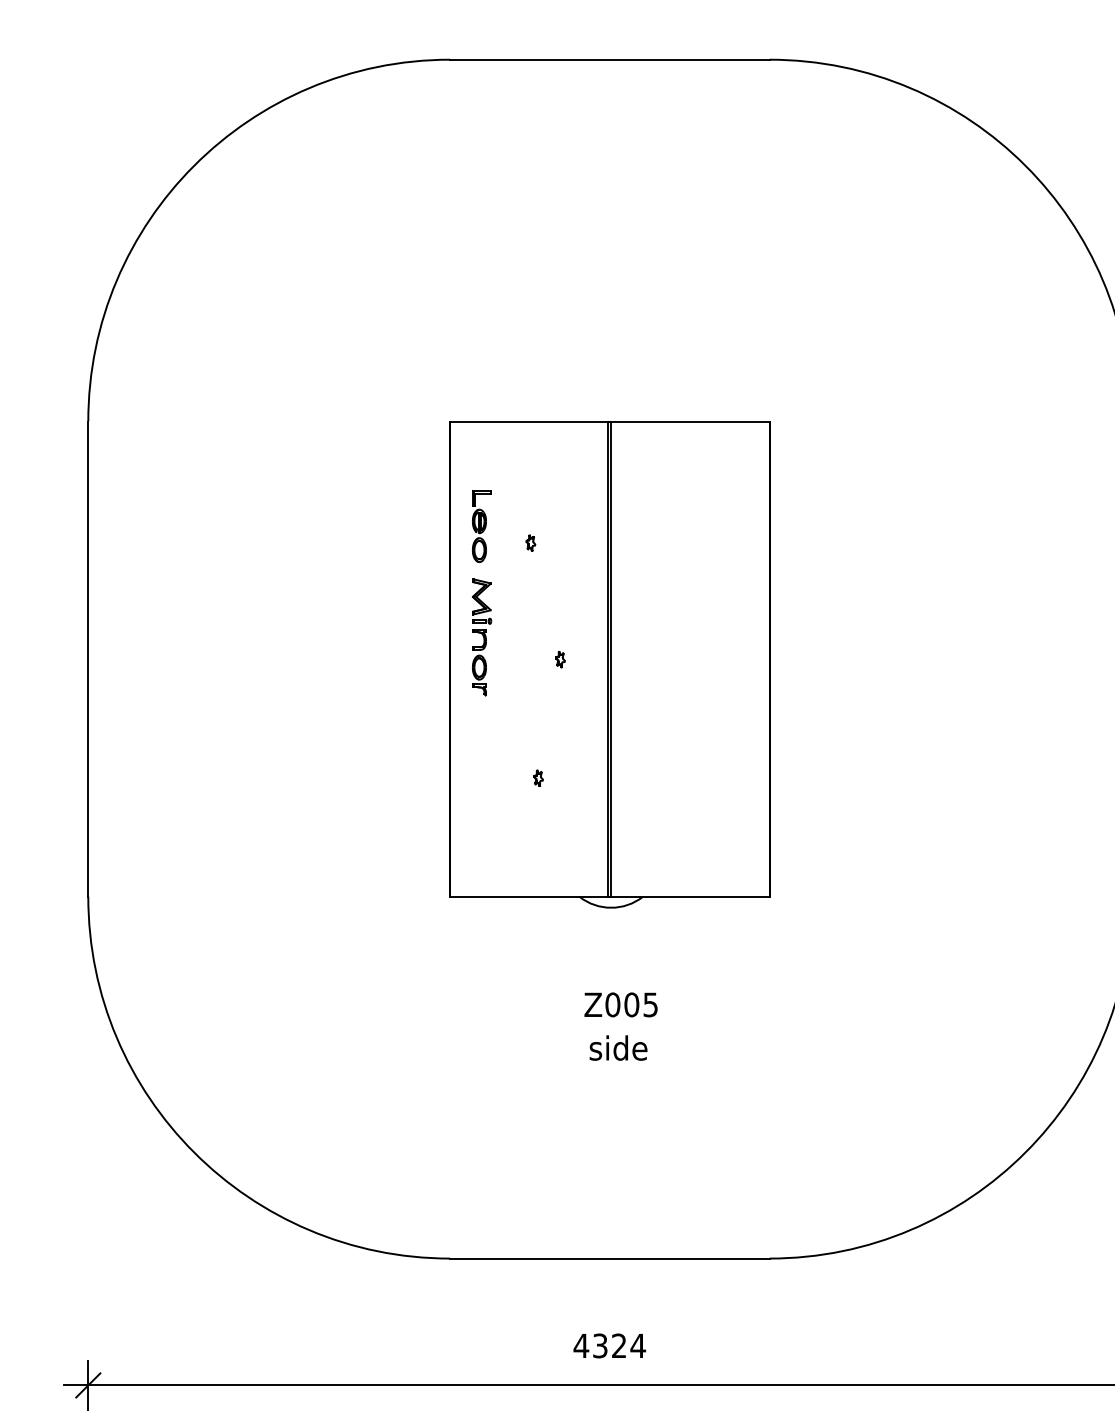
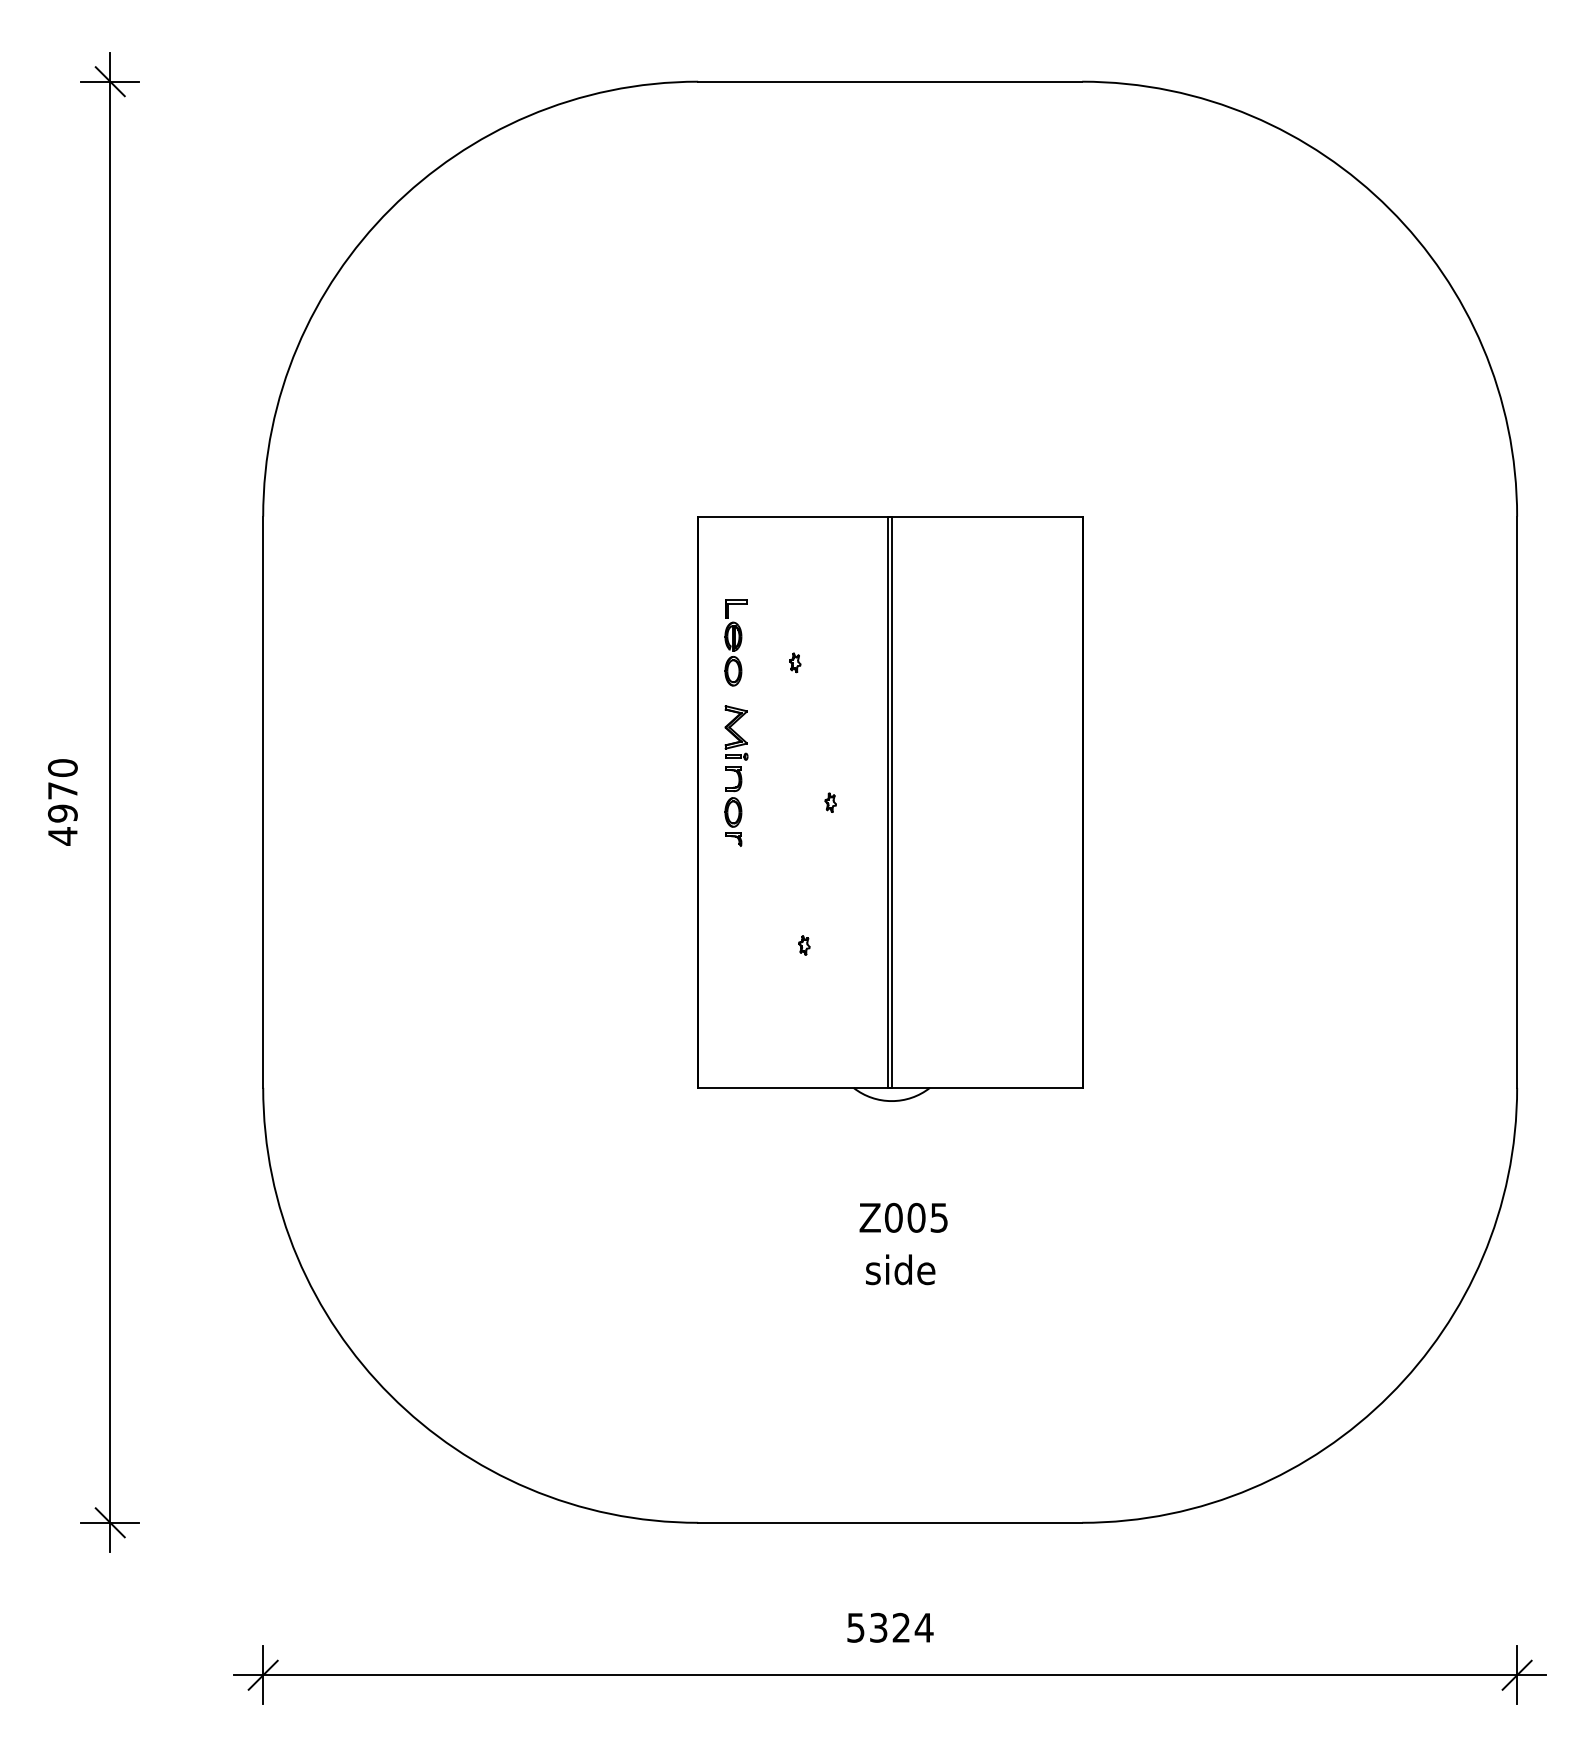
text: (581, 1345) -> (855, 1627), 4324 -> 5324

